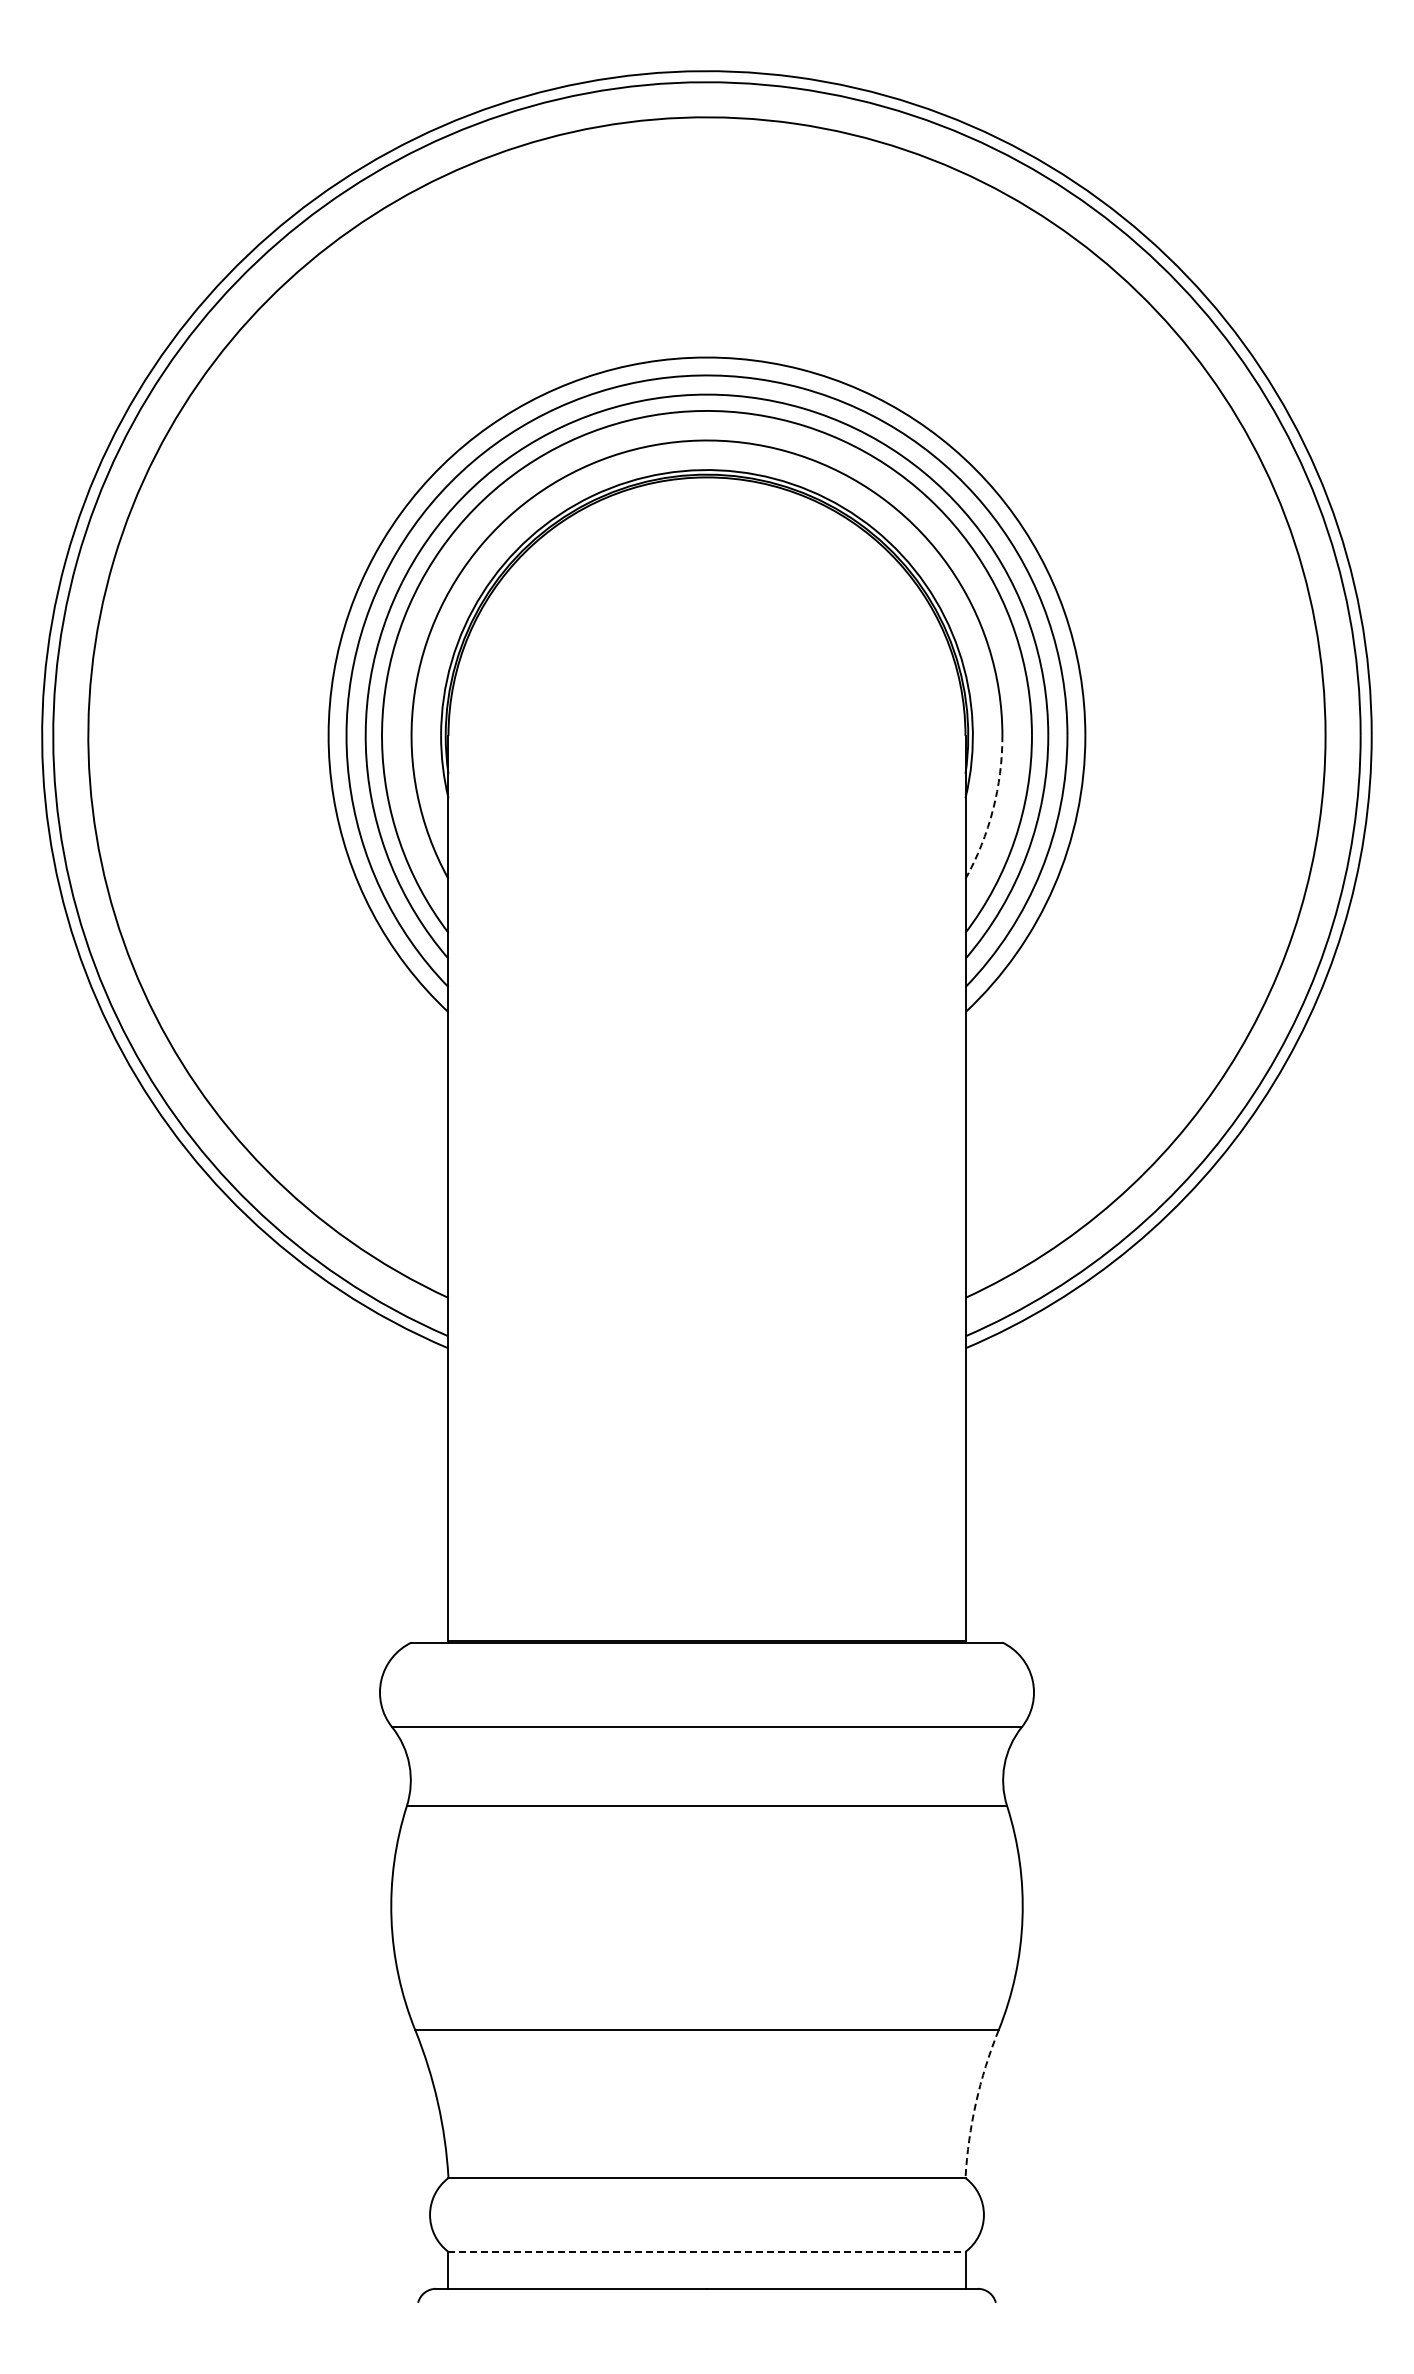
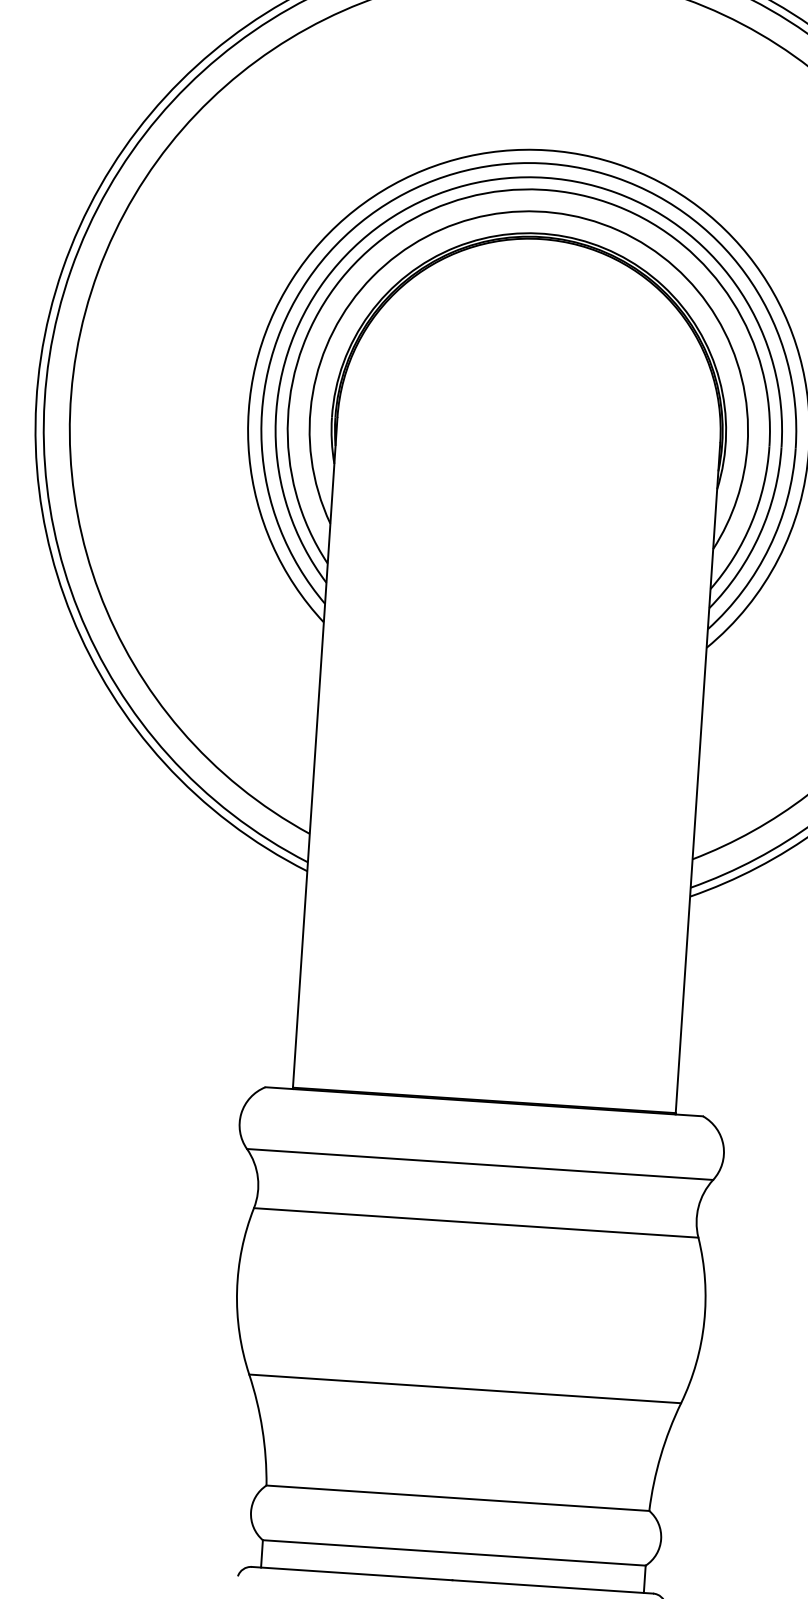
arc: (993, 809) -> (737, 499), dashed -> solid
arc: (976, 2102) -> (661, 1455), dashed -> solid
line: (706, 2251) -> (453, 1552), dashed -> solid

